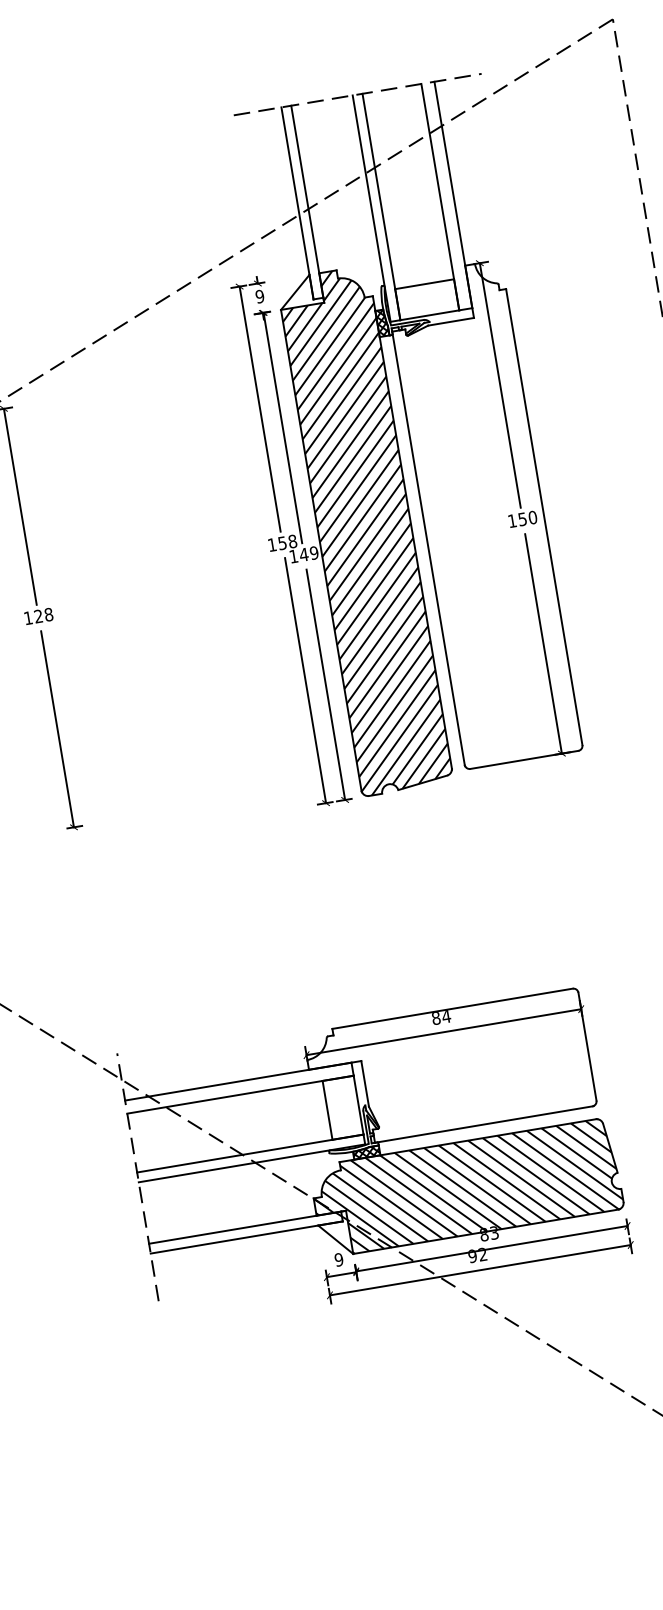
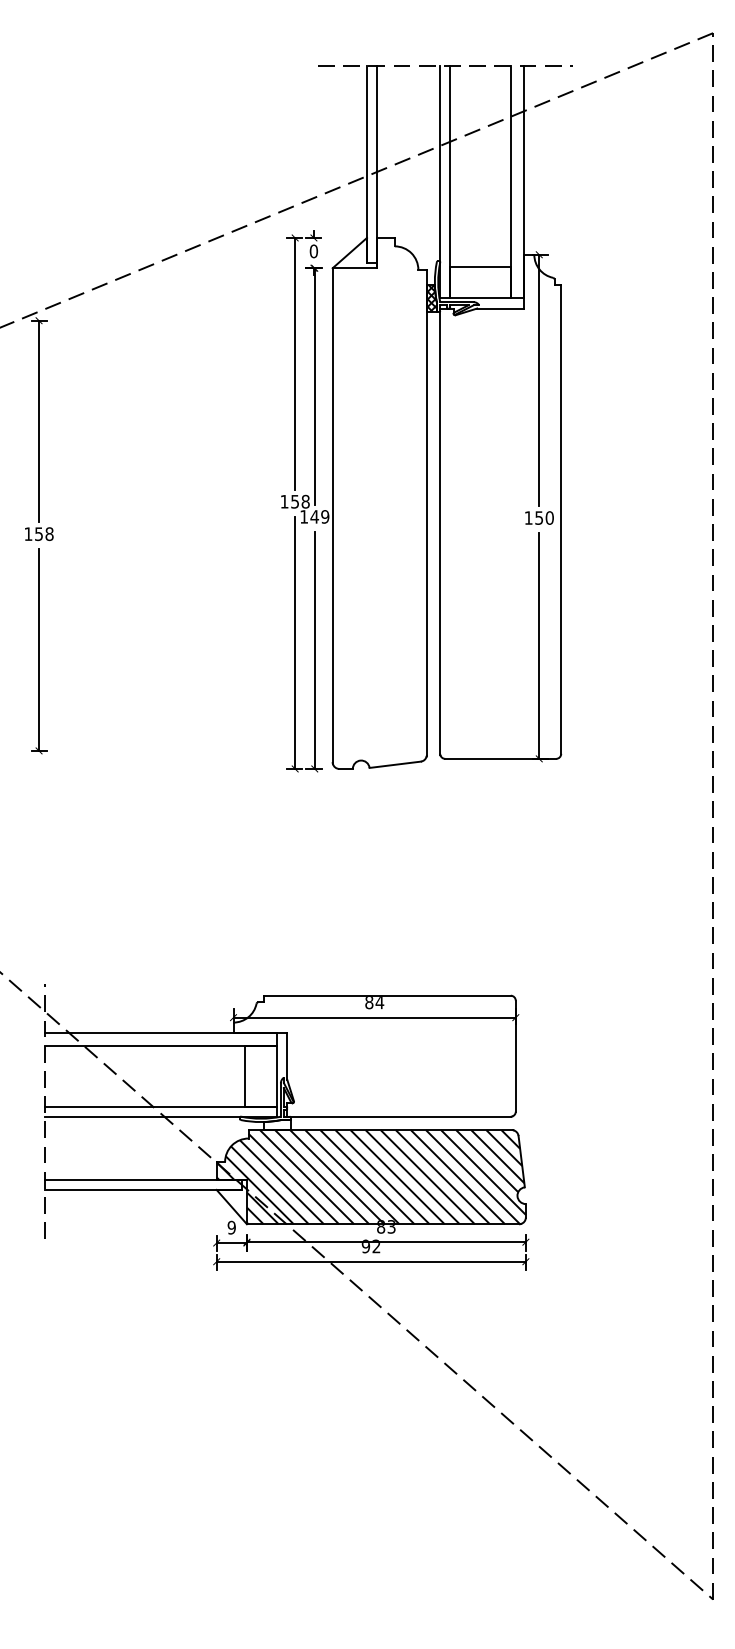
text: (259, 296) -> (313, 251), 9 -> 0
hatch: (364, 530) -> (379, 502), removed
text: (38, 616) -> (38, 534), 128 -> 158
hatch: (365, 1153) -> (276, 1125), removed

